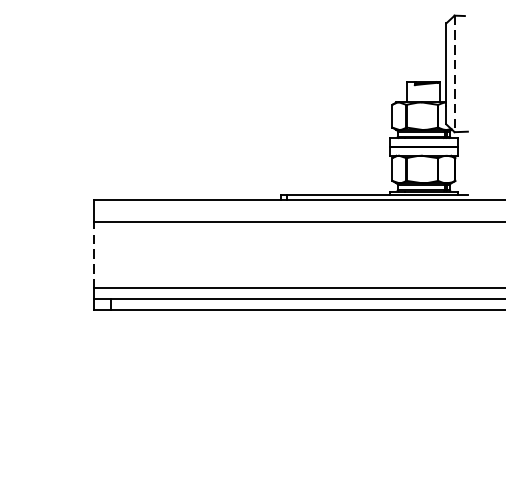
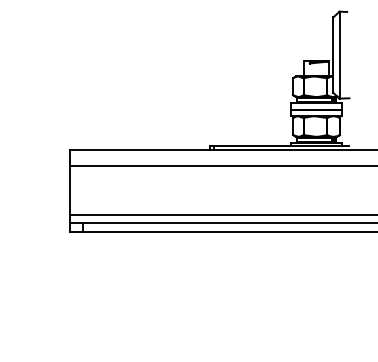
line: (454, 74) -> (339, 55), dashed -> solid
line: (94, 255) -> (70, 190), dashed -> solid

